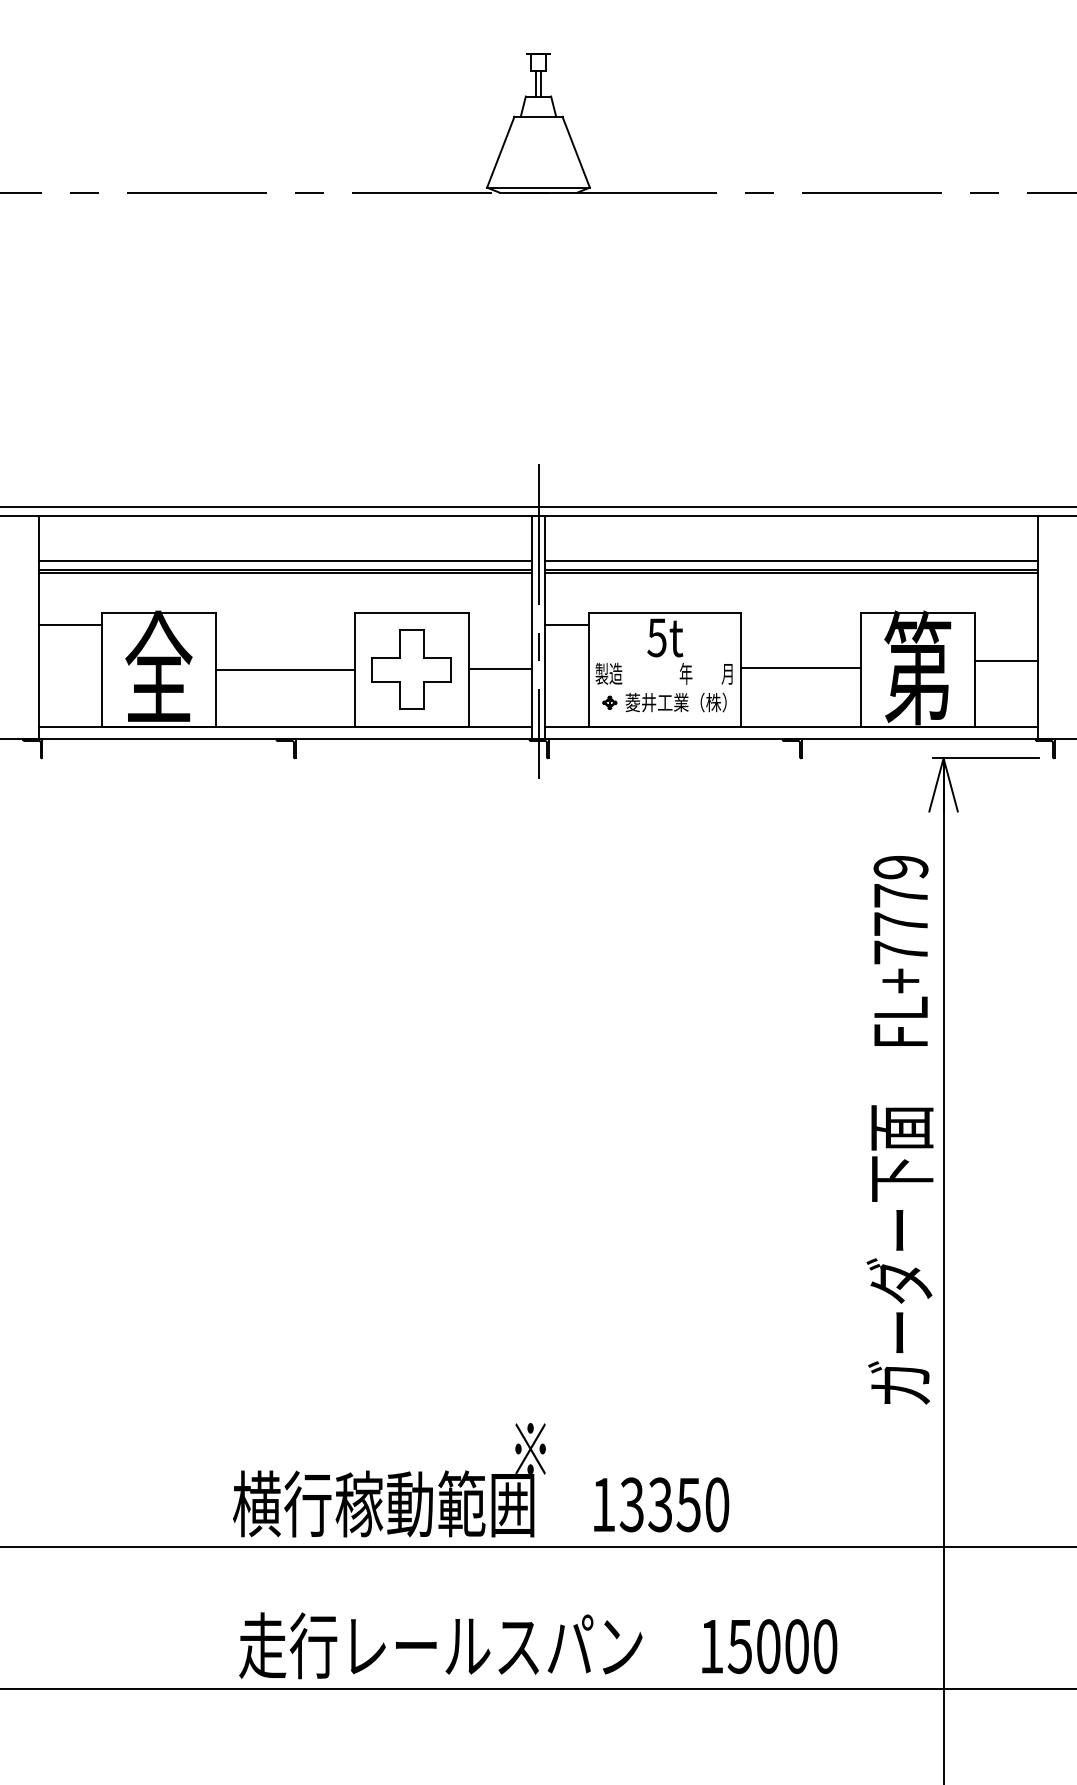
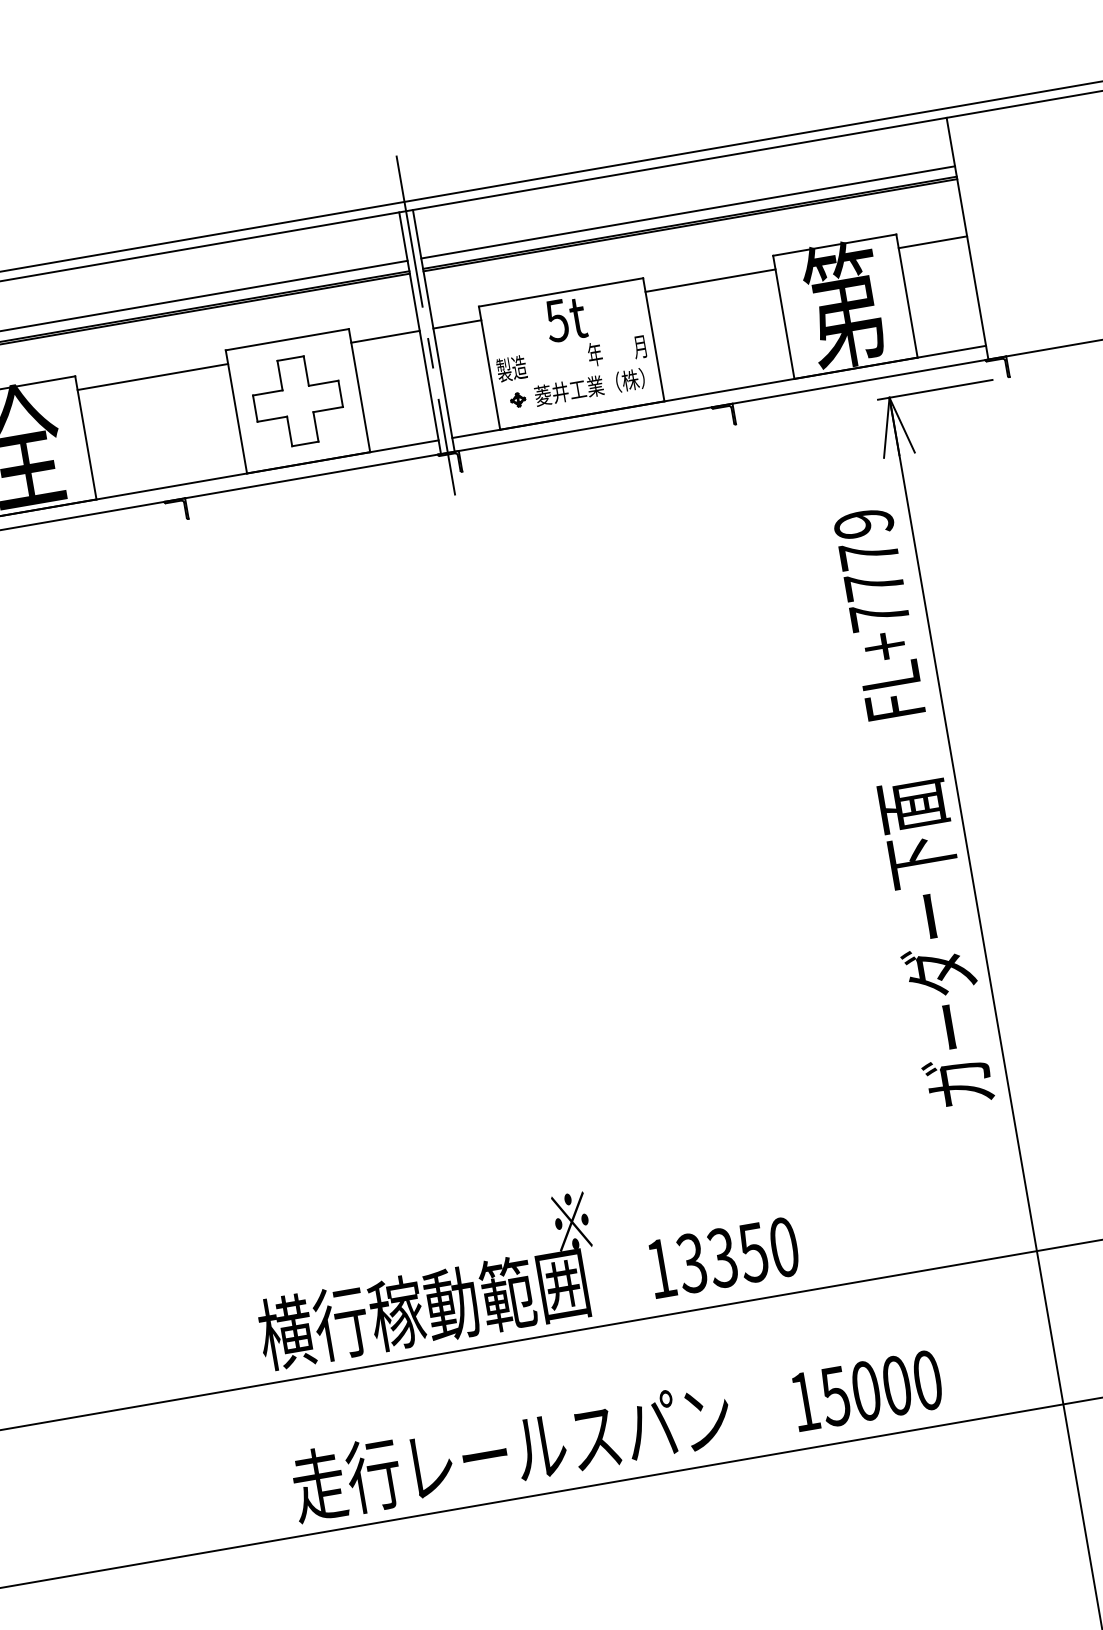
line: (1006, 661) -> (932, 242), moved
line: (800, 668) -> (709, 280), moved
line: (500, 669) -> (385, 336), moved
line: (285, 670) -> (152, 377), moved

